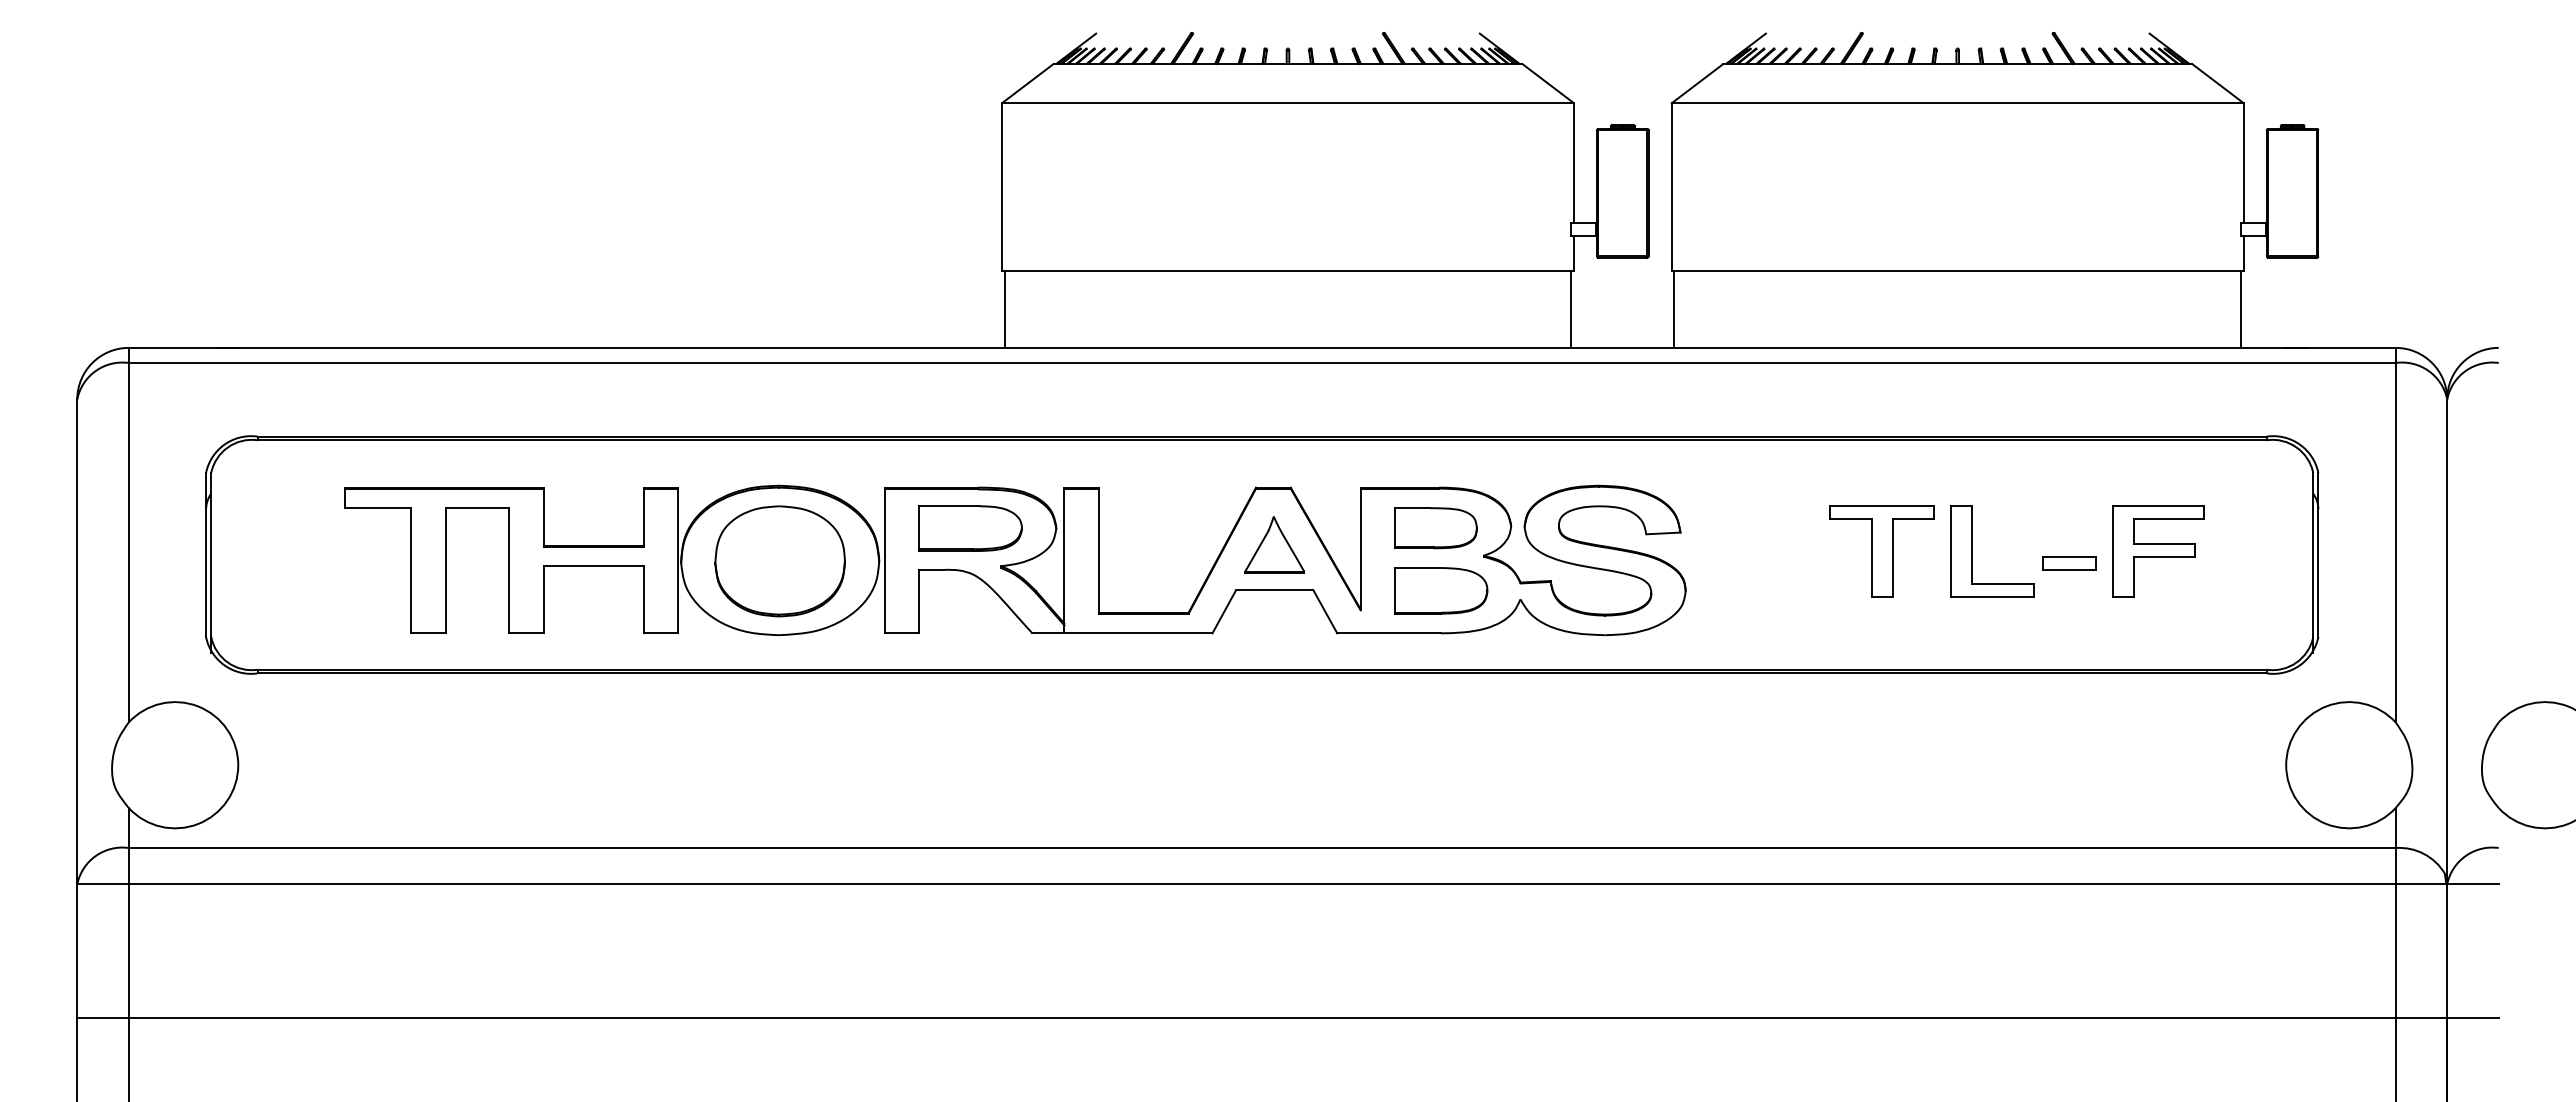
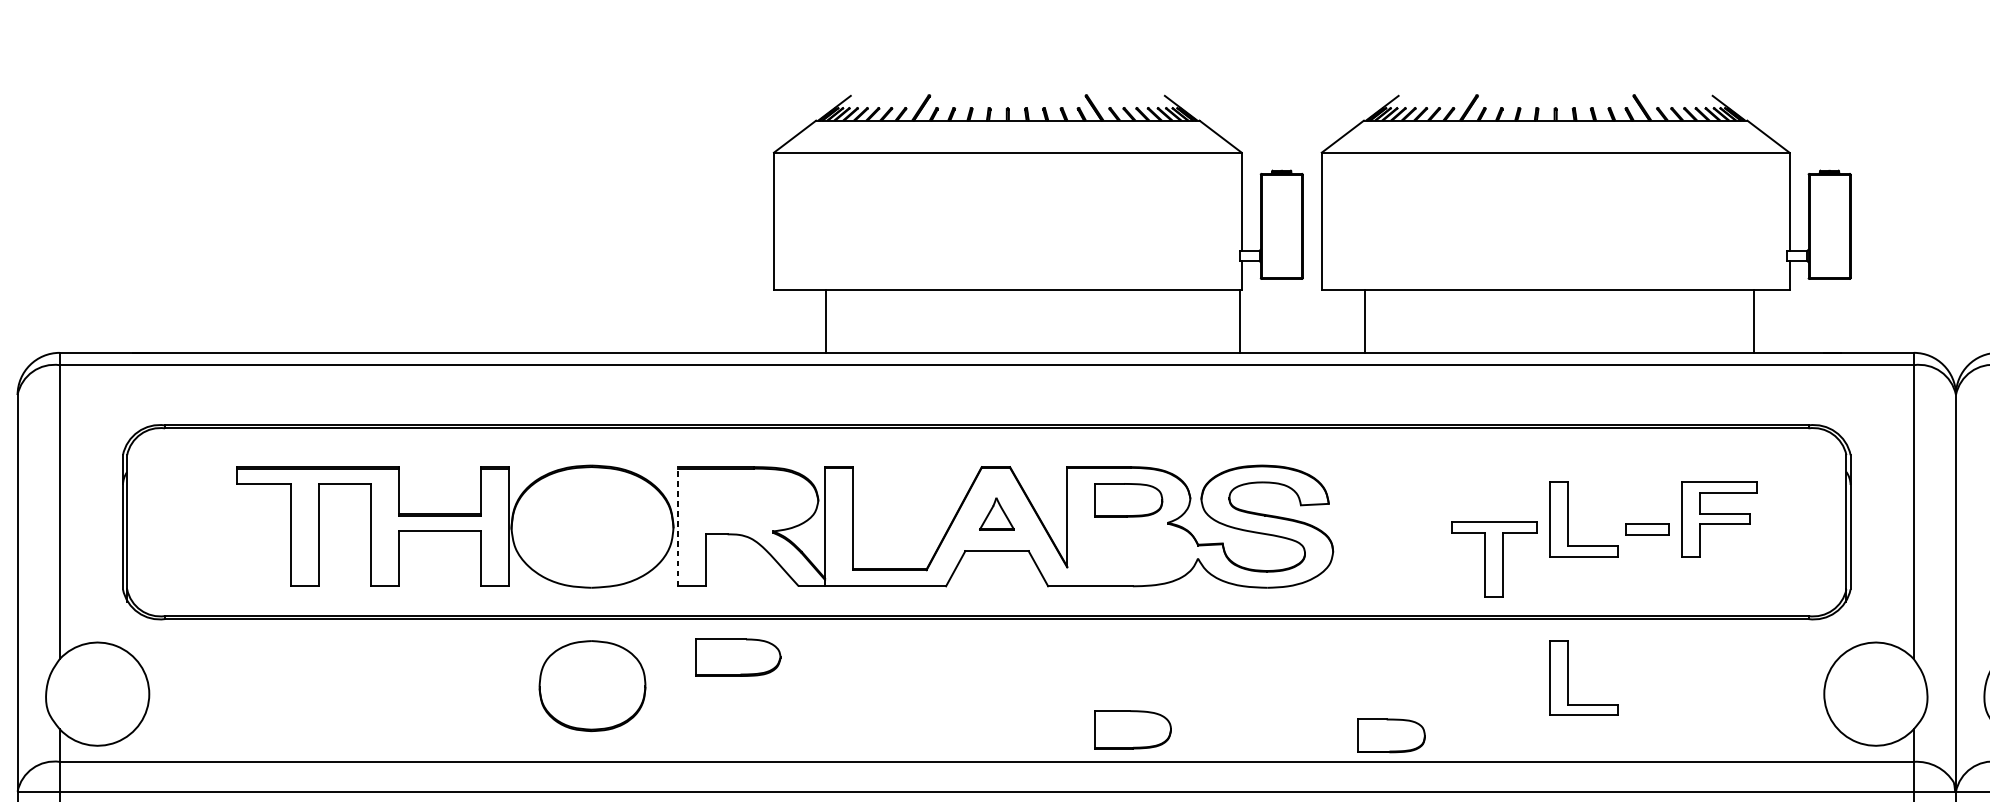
line: (1004, 308) -> (825, 320), moved
line: (1674, 308) -> (1364, 320), moved
line: (2241, 308) -> (1754, 320), moved
part: (970, 528) -> (738, 657), moved
part: (1274, 544) -> (996, 513), size x0.7
part: (1881, 551) -> (1493, 559), moved
line: (884, 560) -> (677, 526), solid -> dashed
part: (779, 561) -> (591, 686), moved
part: (1441, 590) -> (1133, 729), moved
part: (1972, 745) -> (1567, 678), added
part: (1756, 816) -> (1391, 736), added

